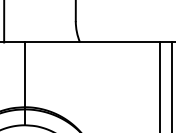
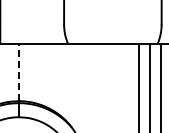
line: (24, 75) -> (18, 72), solid -> dashed

